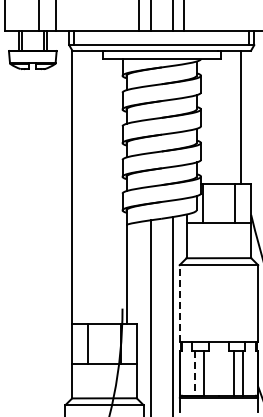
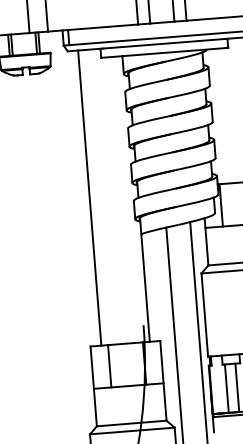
line: (72, 187) -> (90, 197), moved
line: (179, 303) -> (204, 314), dashed -> solid
line: (194, 373) -> (226, 389), dashed -> solid

